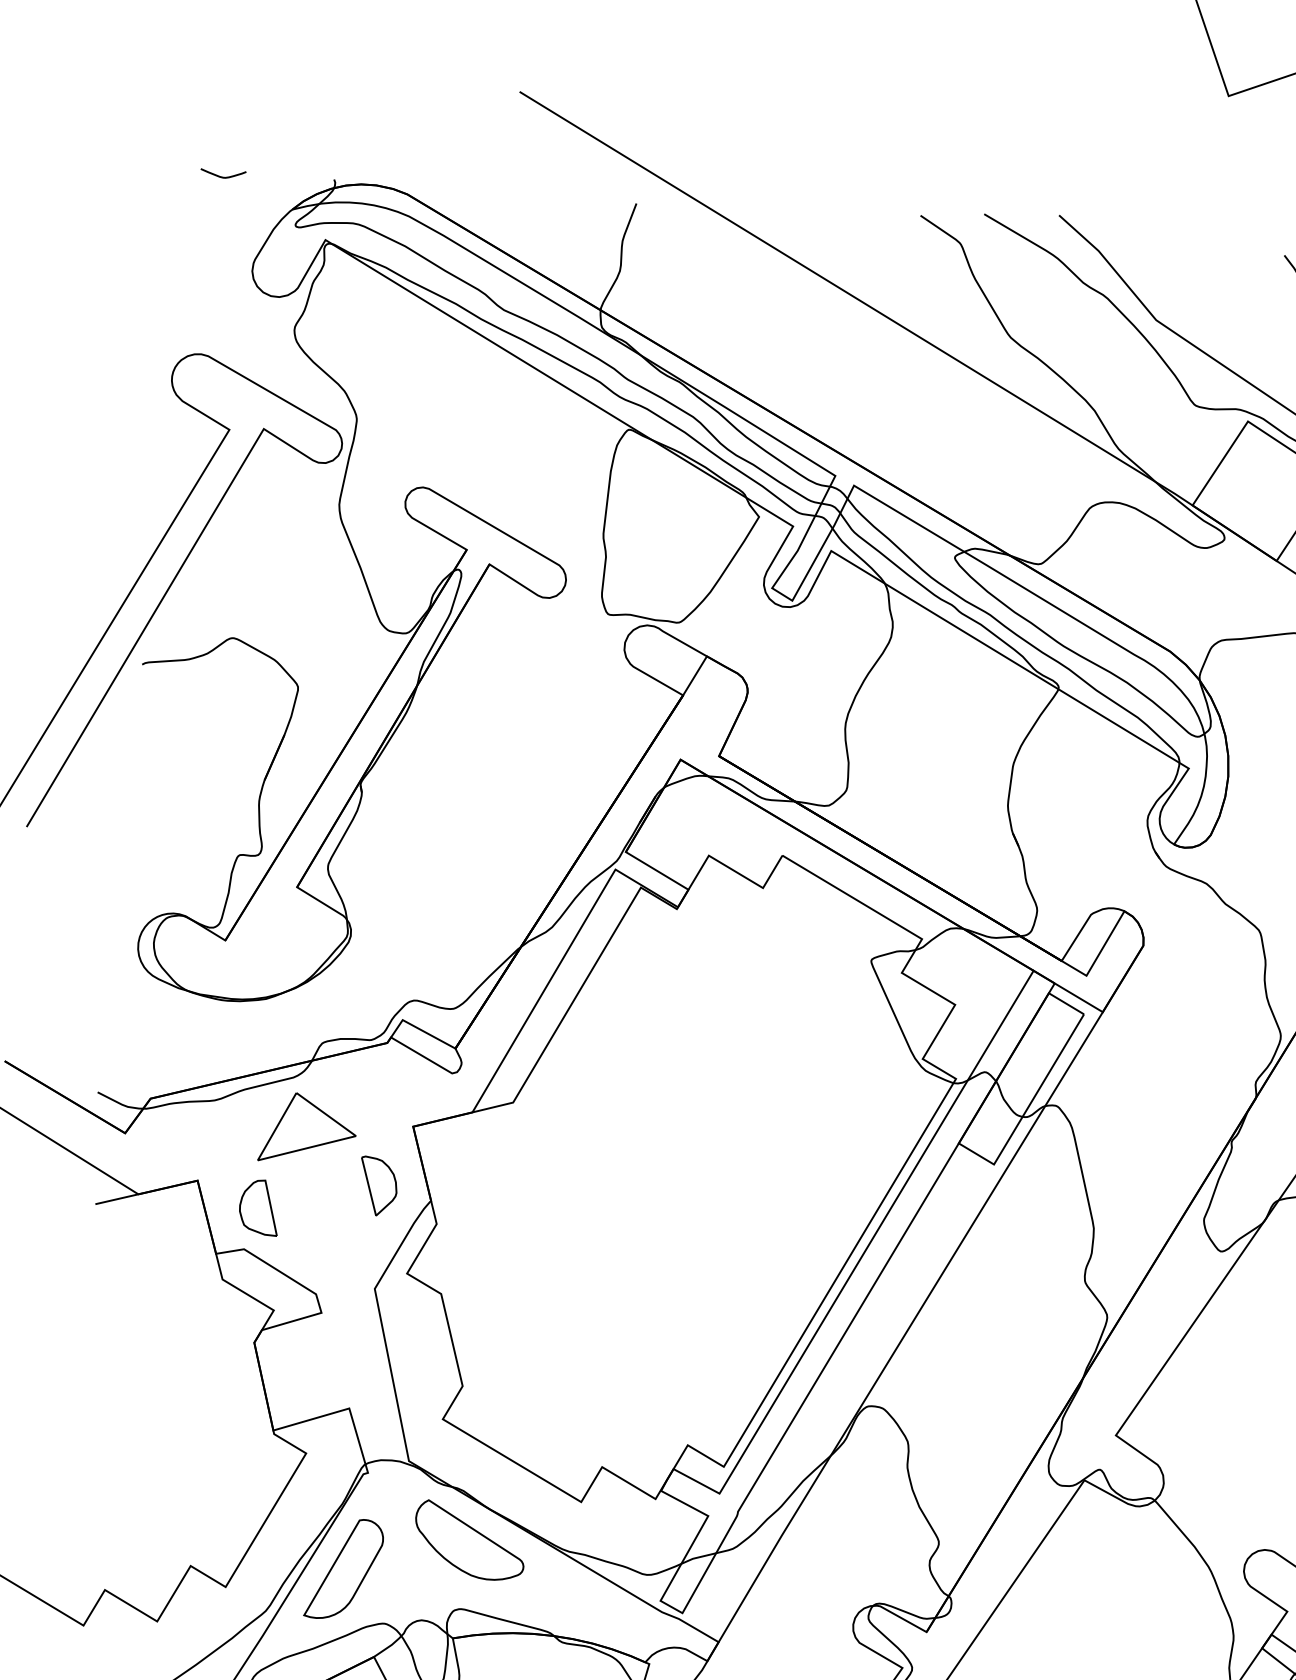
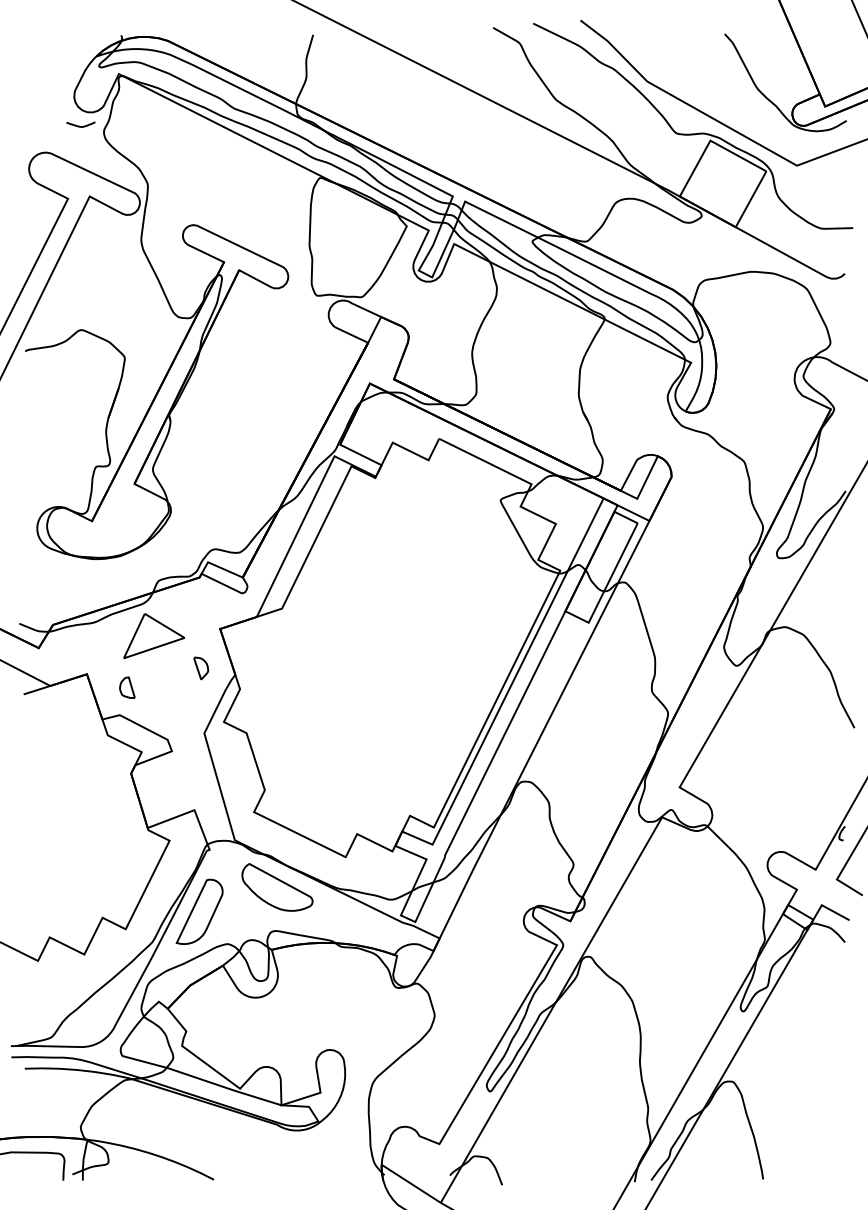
curve: (220, 175) -> (79, 125), moved
part: (377, 1186) -> (200, 668), size x0.6
part: (259, 1206) -> (127, 687), size x0.6

